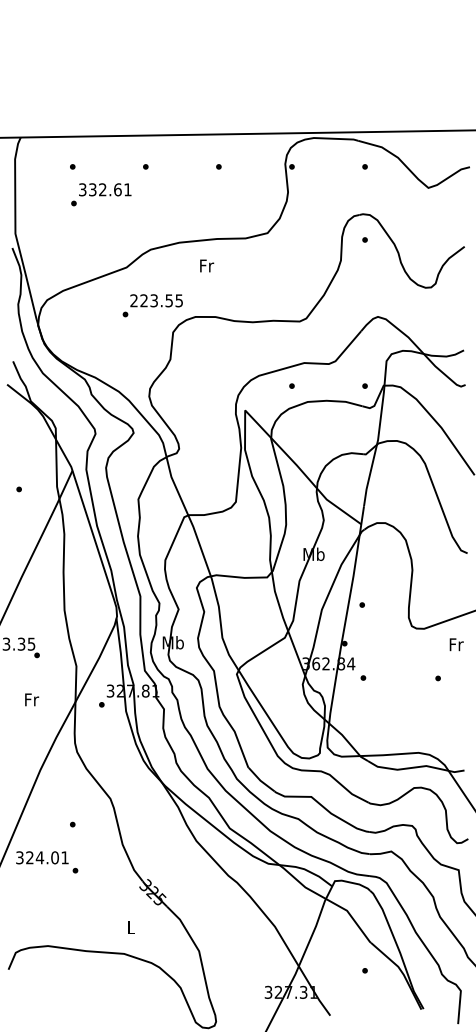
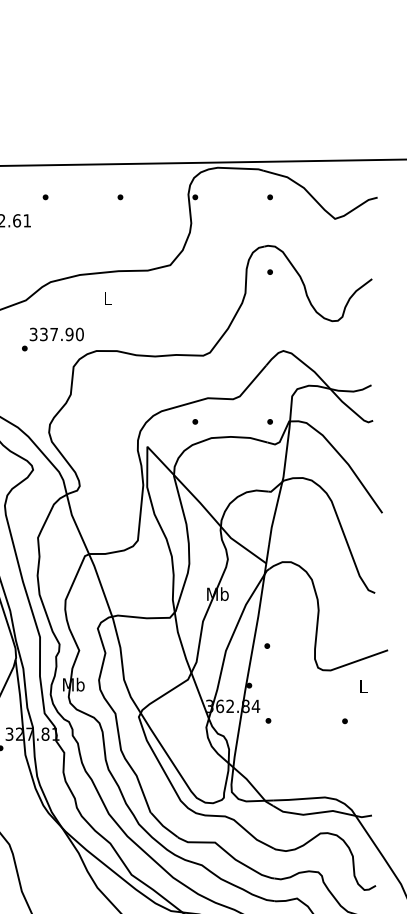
text: (207, 265) -> (108, 298), Fr -> L
text: (156, 300) -> (56, 334), 223.55 -> 337.90
text: (456, 644) -> (363, 686), Fr -> L

